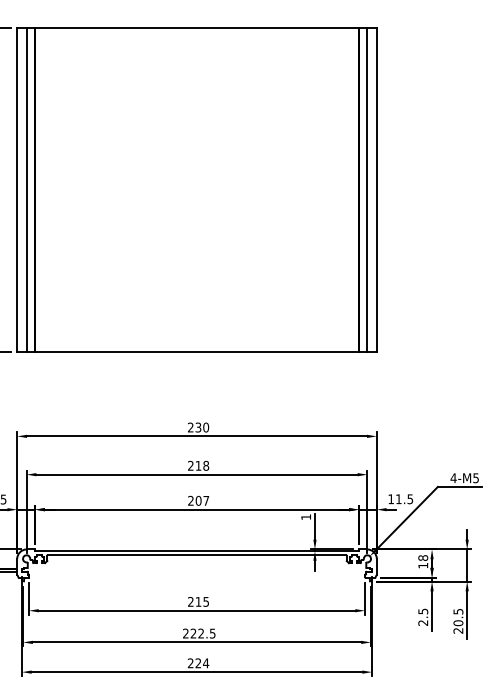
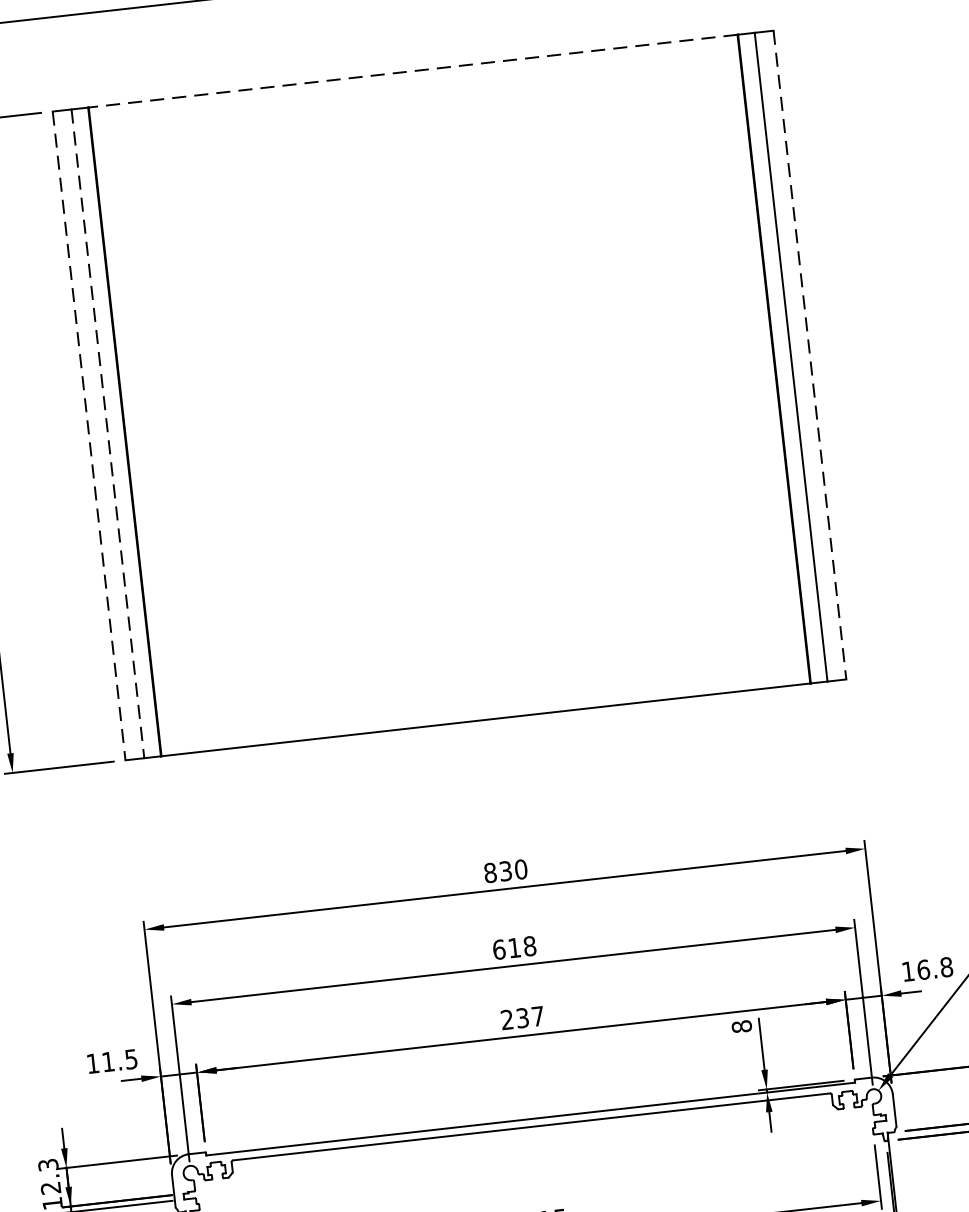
line: (197, 28) -> (414, 71), solid -> dashed
line: (17, 190) -> (89, 436), solid -> dashed
line: (26, 190) -> (107, 434), solid -> dashed
line: (376, 190) -> (809, 355), solid -> dashed
text: (190, 427) -> (489, 872), 230 -> 830
text: (190, 465) -> (498, 949), 218 -> 618
text: (404, 499) -> (934, 969), 11.5 -> 16.8
text: (198, 500) -> (522, 1017), 207 -> 237
text: (306, 517) -> (742, 1027), 1 -> 8

